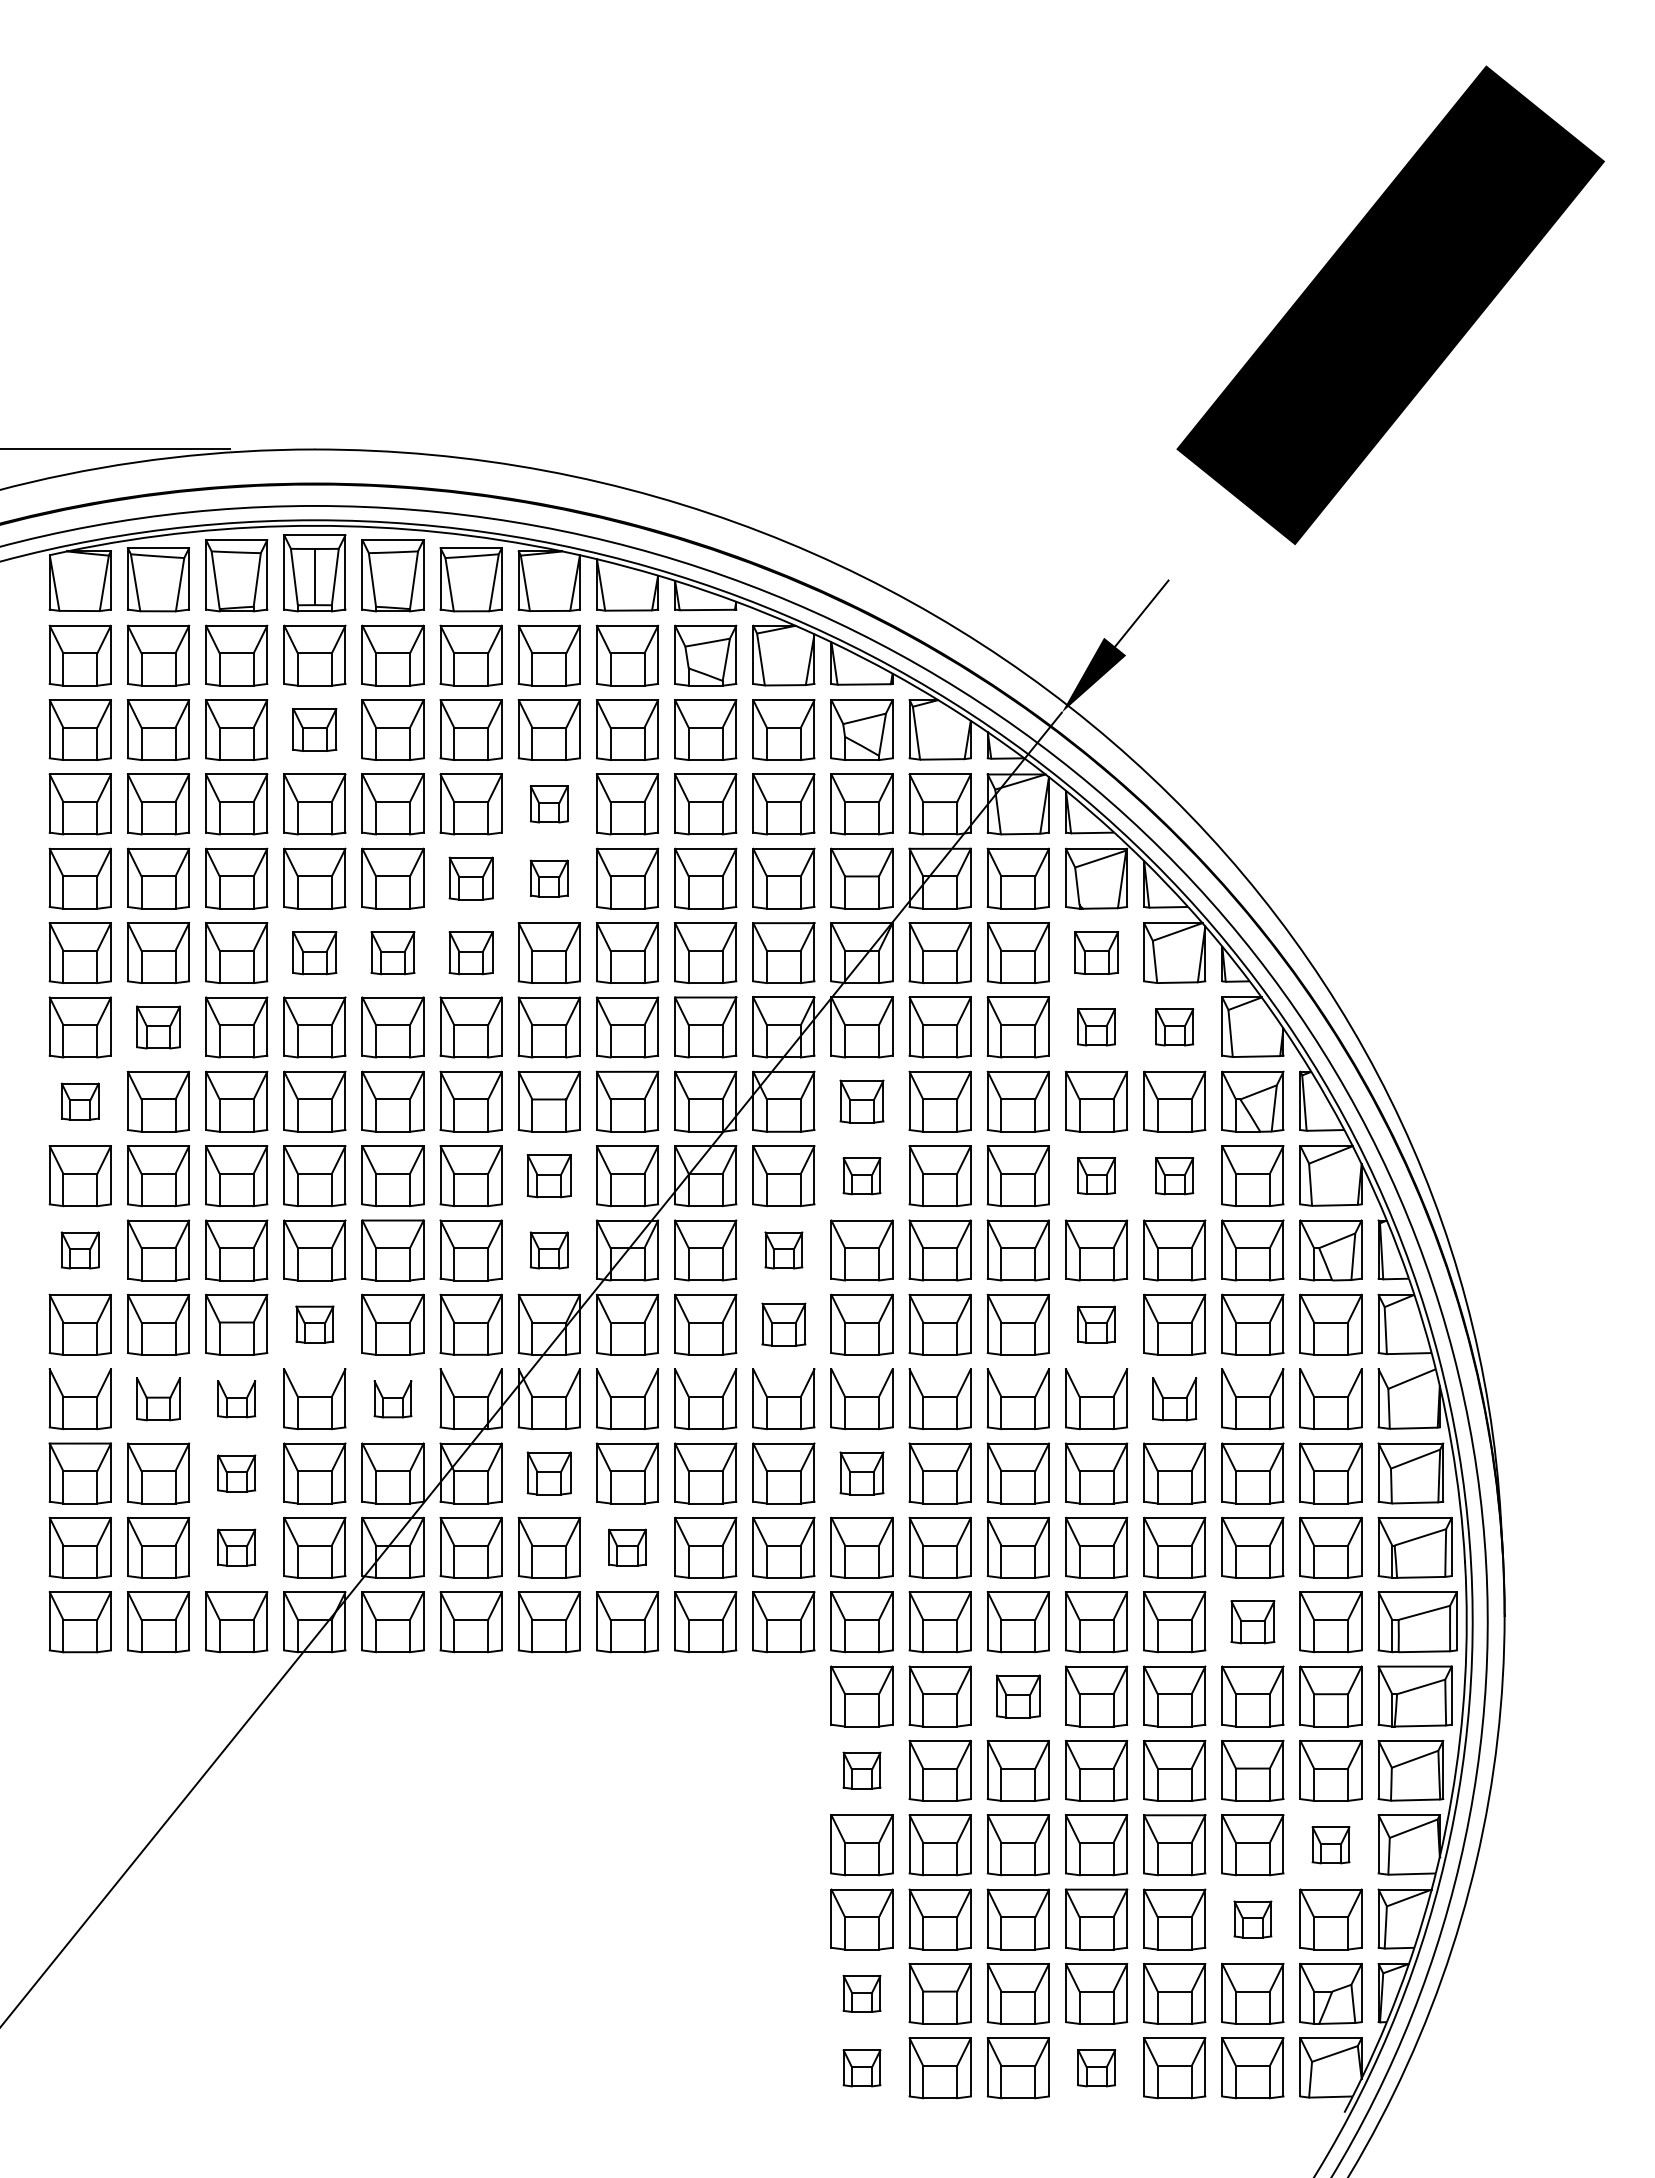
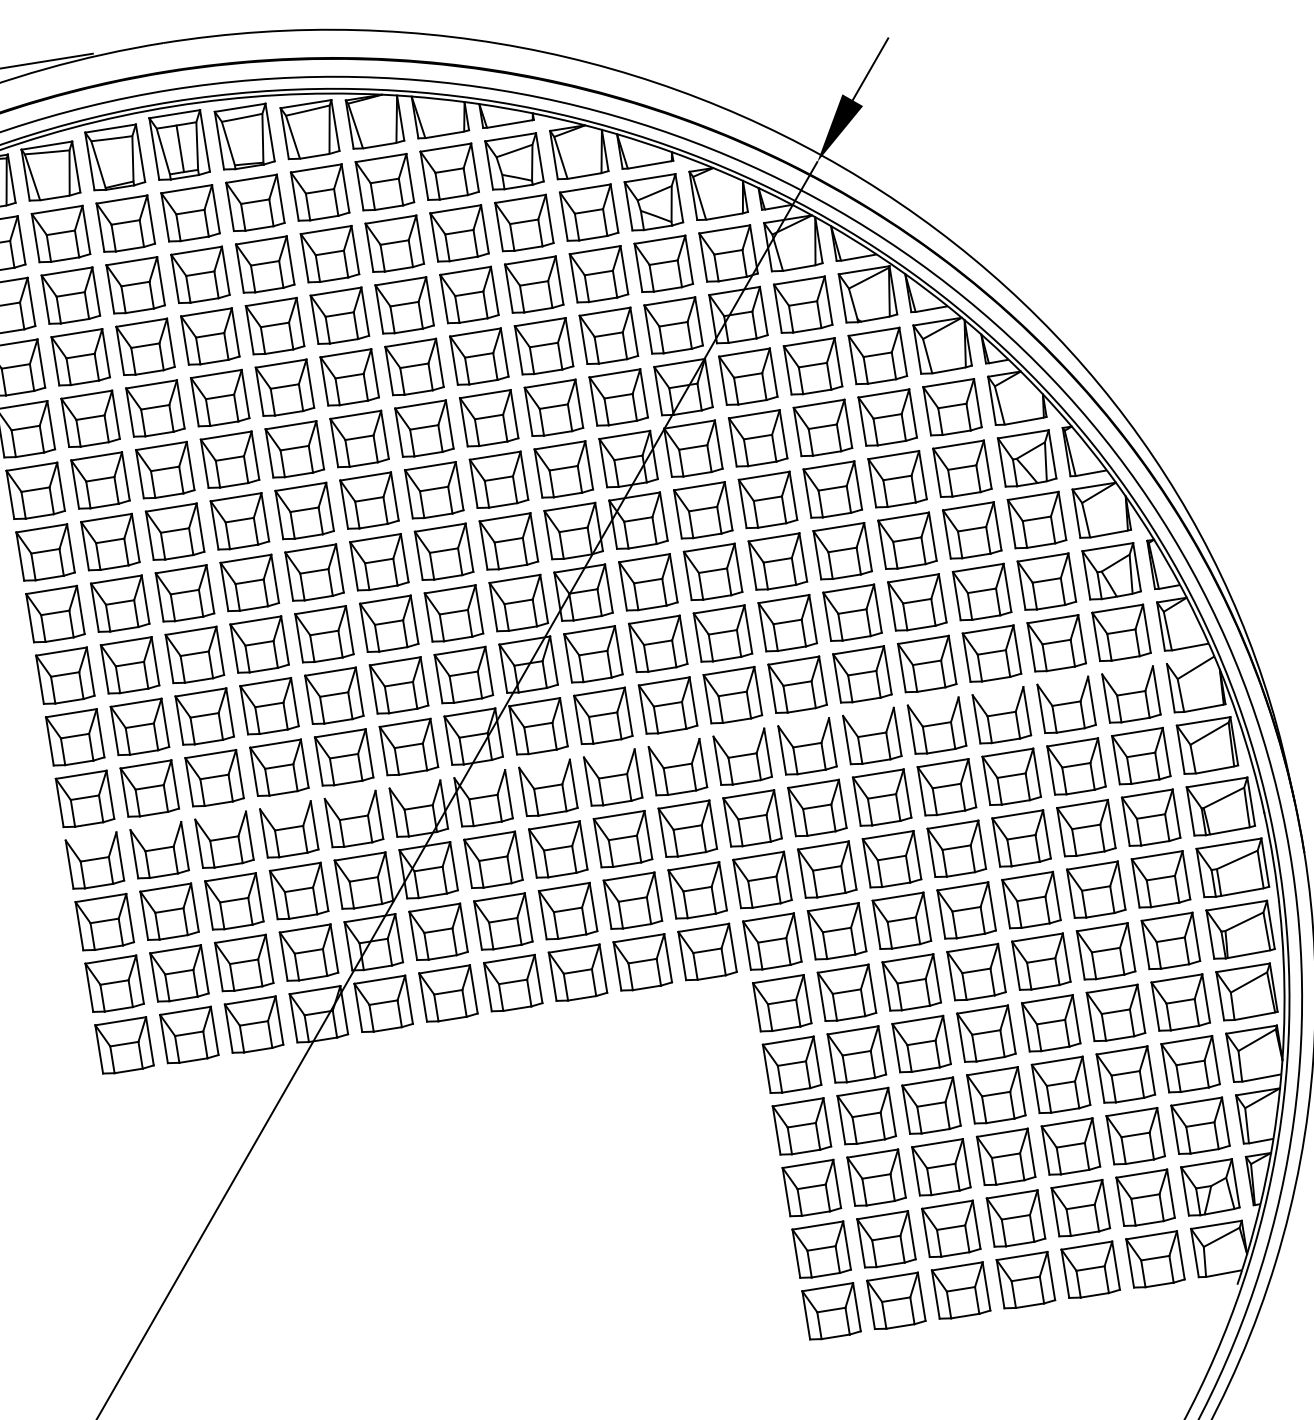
part: (314, 729) -> (200, 275), size x1.43
part: (548, 804) -> (404, 306), size x1.67
part: (470, 878) -> (349, 377), size x1.43
part: (548, 878) -> (413, 367), size x1.67
part: (1096, 952) -> (877, 356), size x1.43
part: (314, 953) -> (229, 460), size x1.43
part: (392, 953) -> (294, 450), size x1.43
part: (470, 953) -> (359, 440), size x1.43
part: (158, 1027) -> (110, 542), size x1.43
part: (1096, 1027) -> (887, 418), size x1.67
part: (1174, 1027) -> (952, 407), size x1.67
part: (79, 1101) -> (54, 614), size x1.67
part: (861, 1101) -> (702, 510), size x1.43
part: (1096, 1175) -> (907, 540), size x1.67
part: (548, 1176) -> (453, 614), size x1.43
part: (861, 1176) -> (712, 573), size x1.67
part: (1174, 1176) -> (972, 531), size x1.67
part: (79, 1250) -> (74, 738), size x1.67
part: (548, 1250) -> (463, 675), size x1.67
part: (783, 1250) -> (658, 644), size x1.67
part: (314, 1324) -> (279, 768), size x1.67
part: (783, 1324) -> (667, 706), size x1.43
part: (1096, 1324) -> (927, 664), size x1.67
part: (158, 1399) -> (159, 851), size x1.43
part: (236, 1399) -> (224, 840), size x1.67
part: (392, 1399) -> (353, 820), size x1.67
part: (1174, 1399) -> (1001, 716), size x1.43
part: (236, 1473) -> (234, 902), size x1.67
part: (548, 1473) -> (492, 860), size x1.43
part: (861, 1473) -> (752, 819), size x1.43
part: (236, 1547) -> (244, 963), size x1.67
part: (627, 1547) -> (568, 911), size x1.67
part: (1252, 1622) -> (1096, 890), size x1.43
part: (1017, 1696) -> (911, 983), size x1.43
part: (861, 1770) -> (791, 1065), size x1.67
part: (1330, 1845) -> (1190, 1065), size x1.67
part: (1252, 1919) -> (1135, 1136), size x1.67
part: (861, 1993) -> (821, 1250), size x1.67
part: (861, 2068) -> (831, 1312), size x1.67
part: (1096, 2068) -> (1026, 1281), size x1.67

